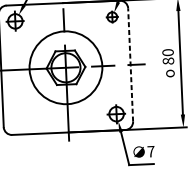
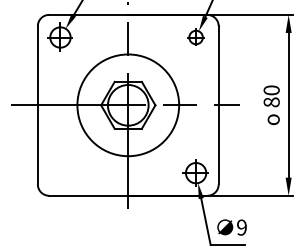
line: (130, 64) -> (218, 104), dashed -> solid
text: (150, 151) -> (241, 227), 7 -> 9

